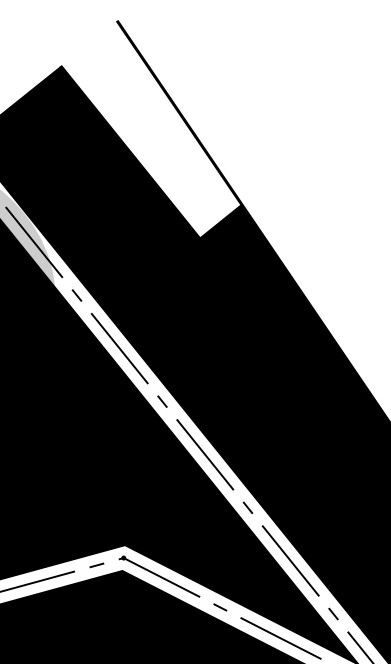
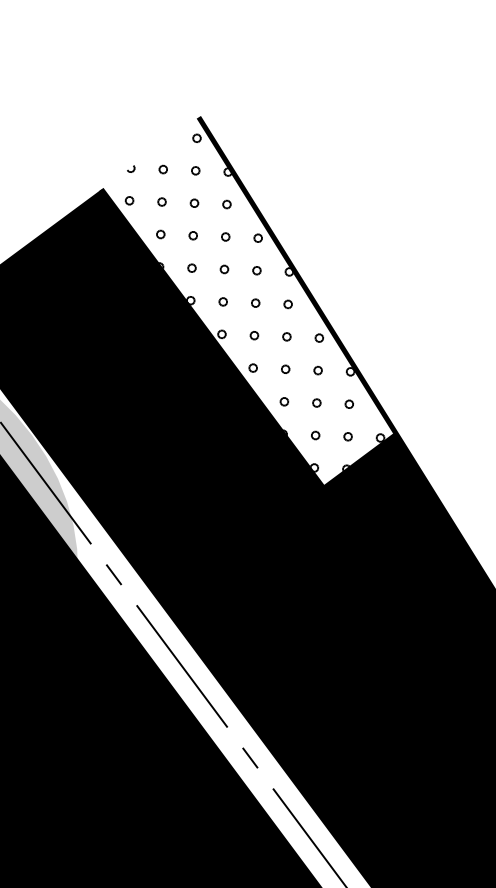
hatch: (155, 130) -> (256, 303), added

